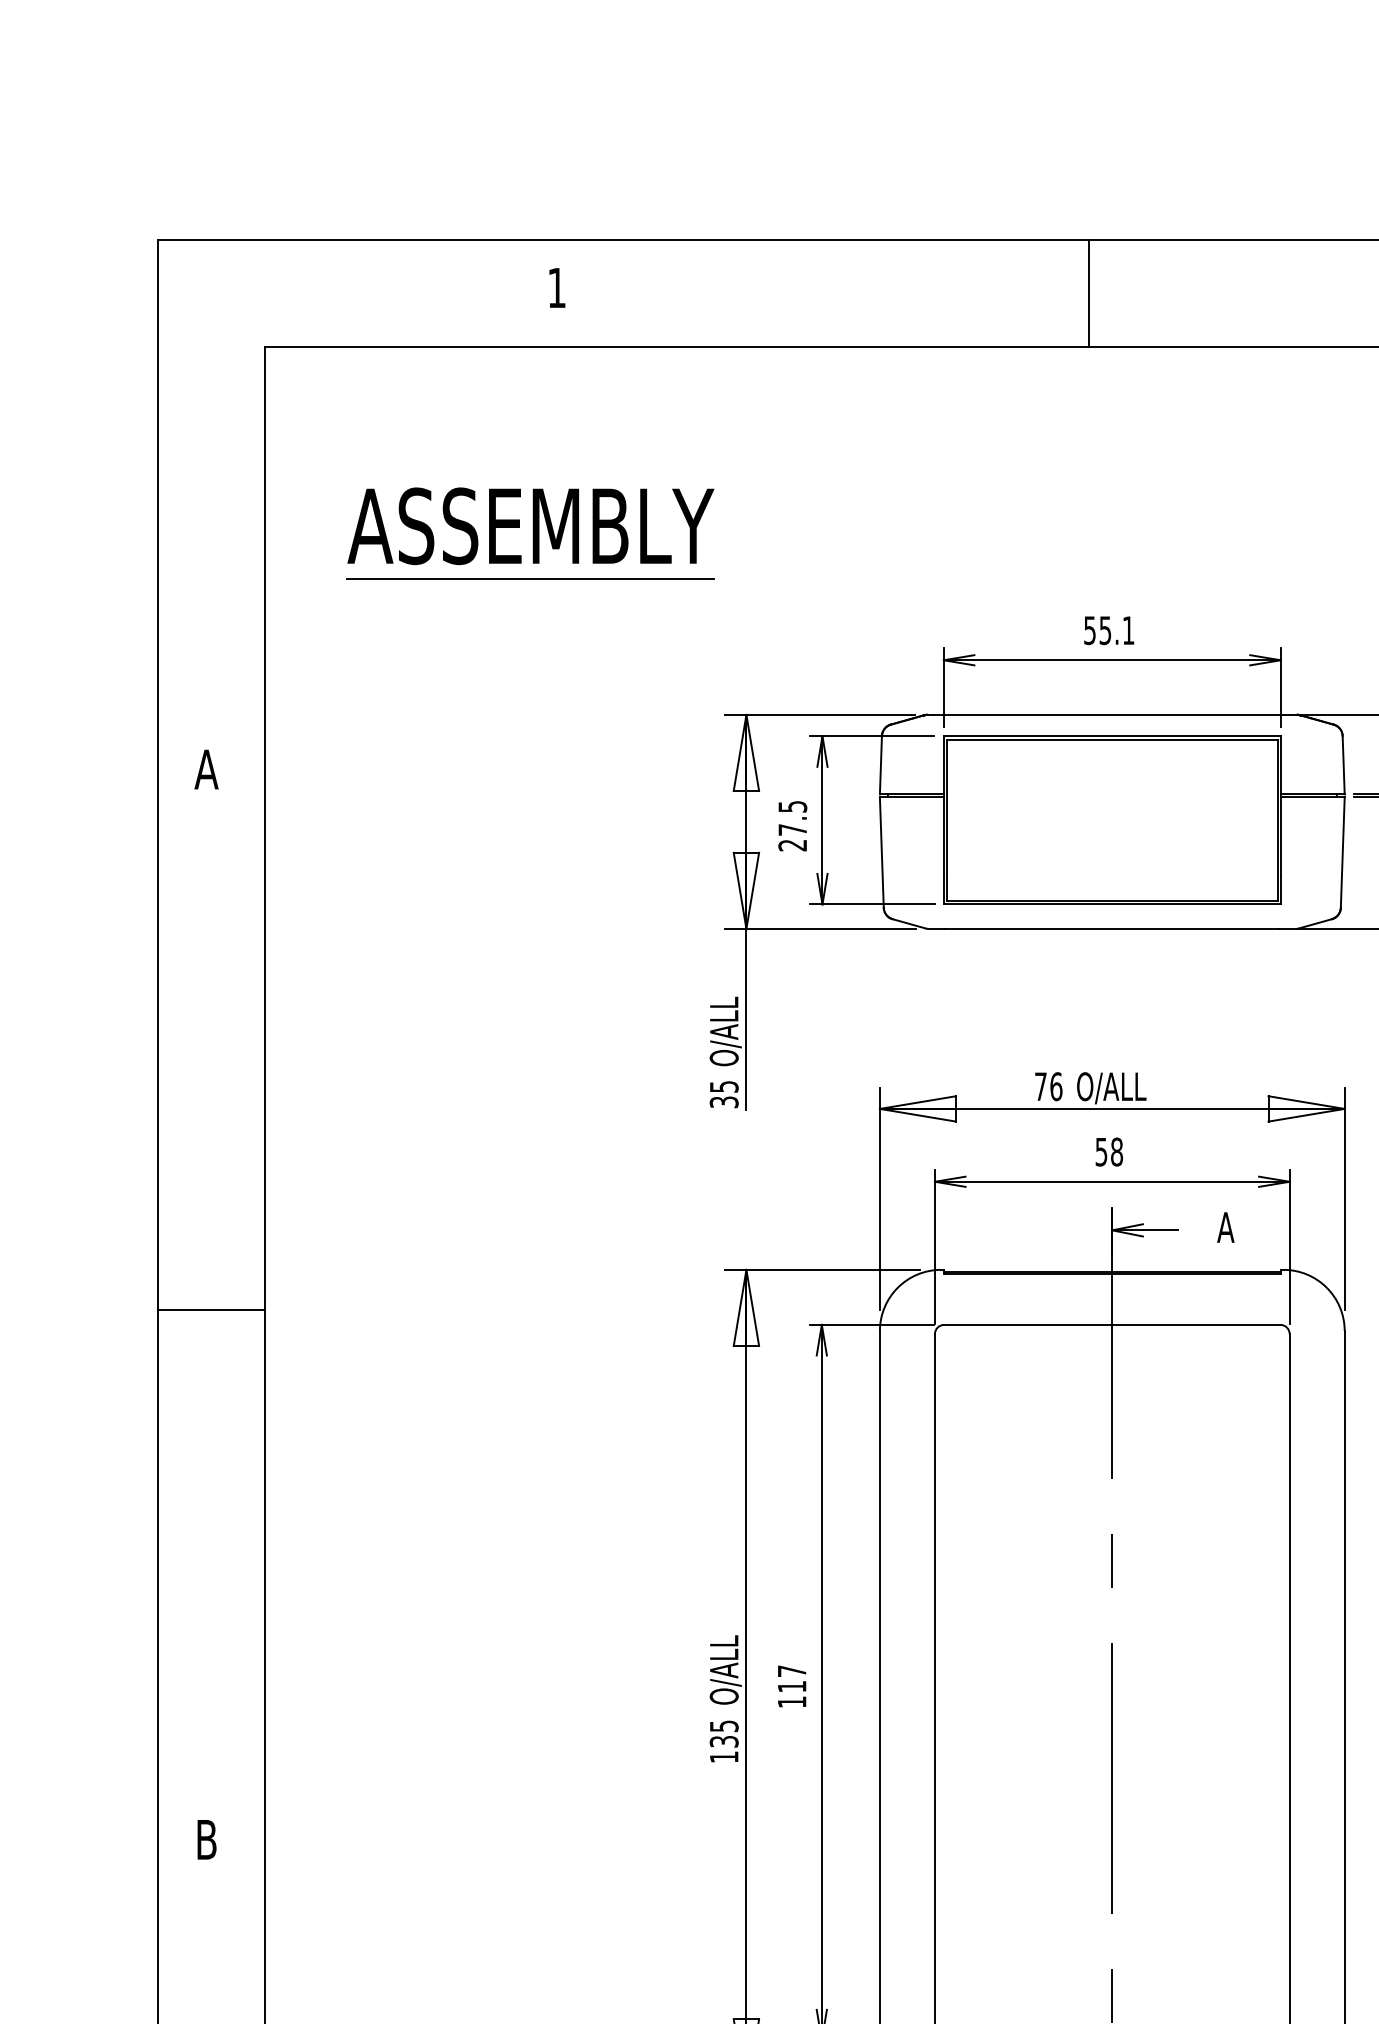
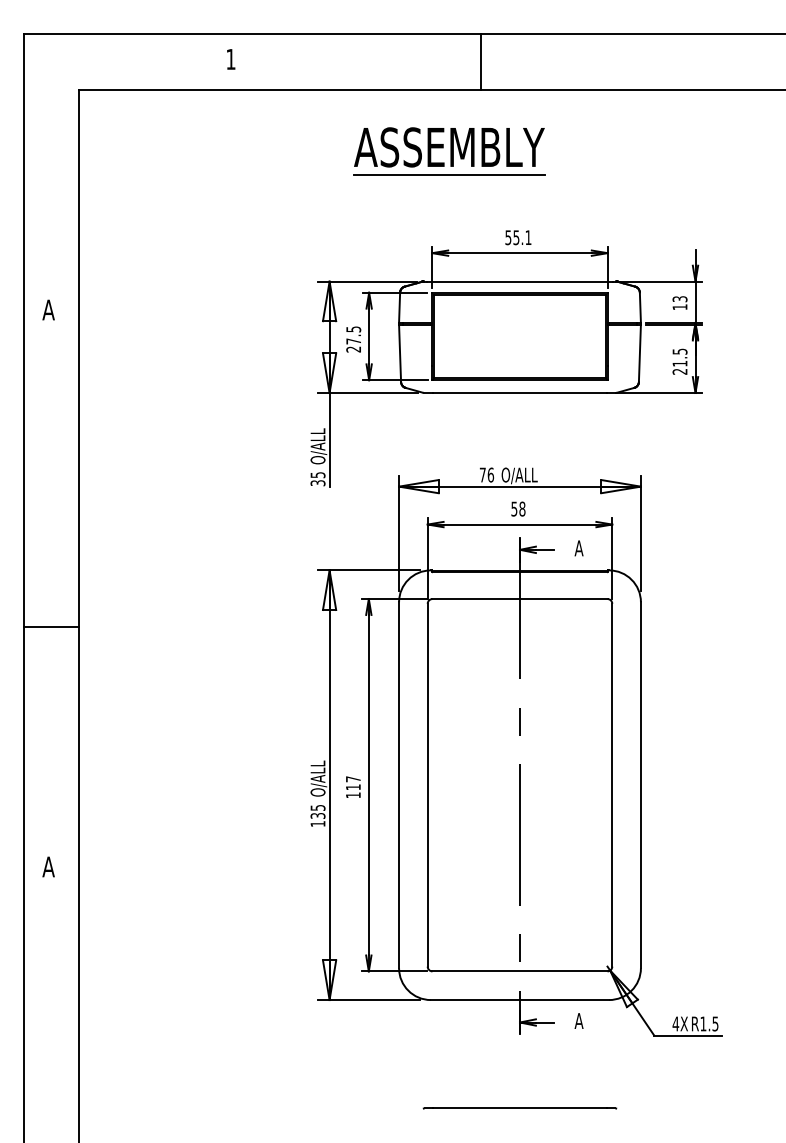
line: (1090, 291) -> (481, 61), moved
part: (531, 534) -> (449, 151), moved
line: (212, 1310) -> (51, 627), moved
text: (206, 1838) -> (48, 866), B -> A

